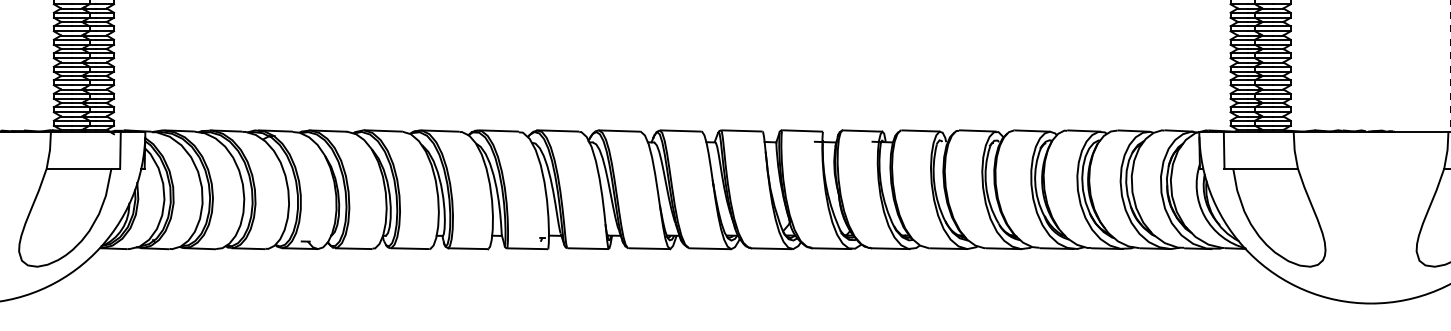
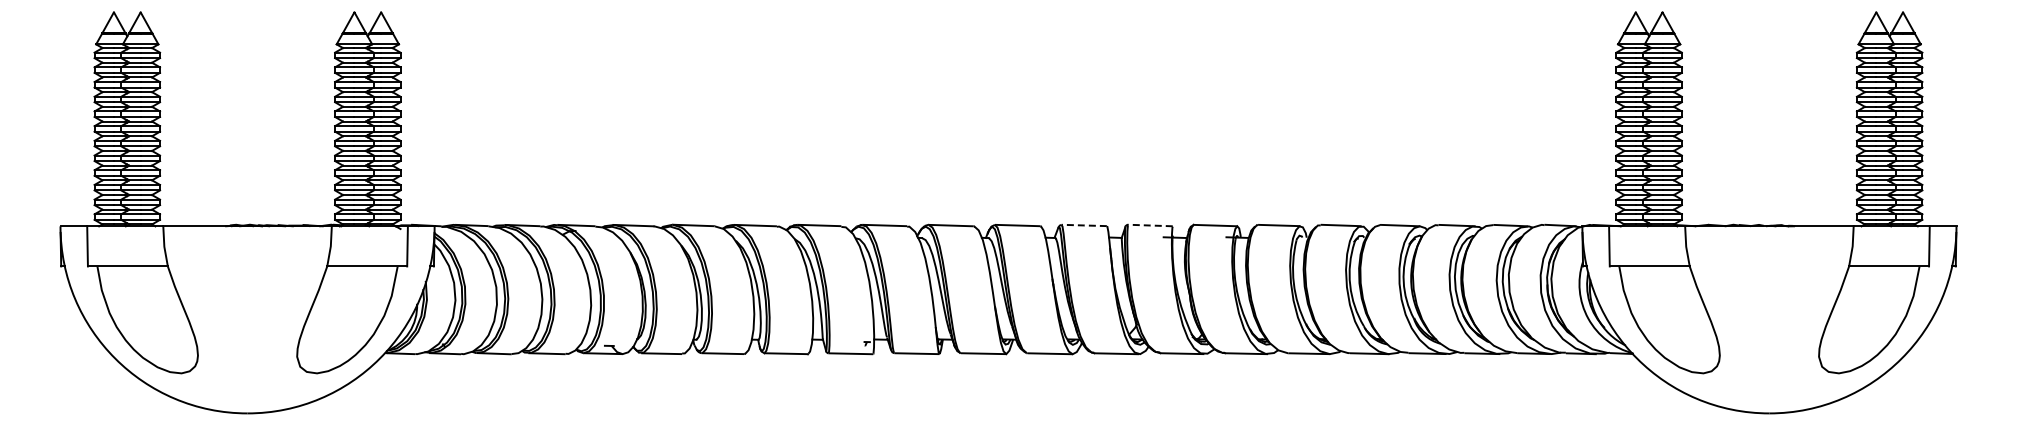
line: (742, 130) -> (1084, 225), solid -> dashed
line: (802, 130) -> (1150, 225), solid -> dashed

